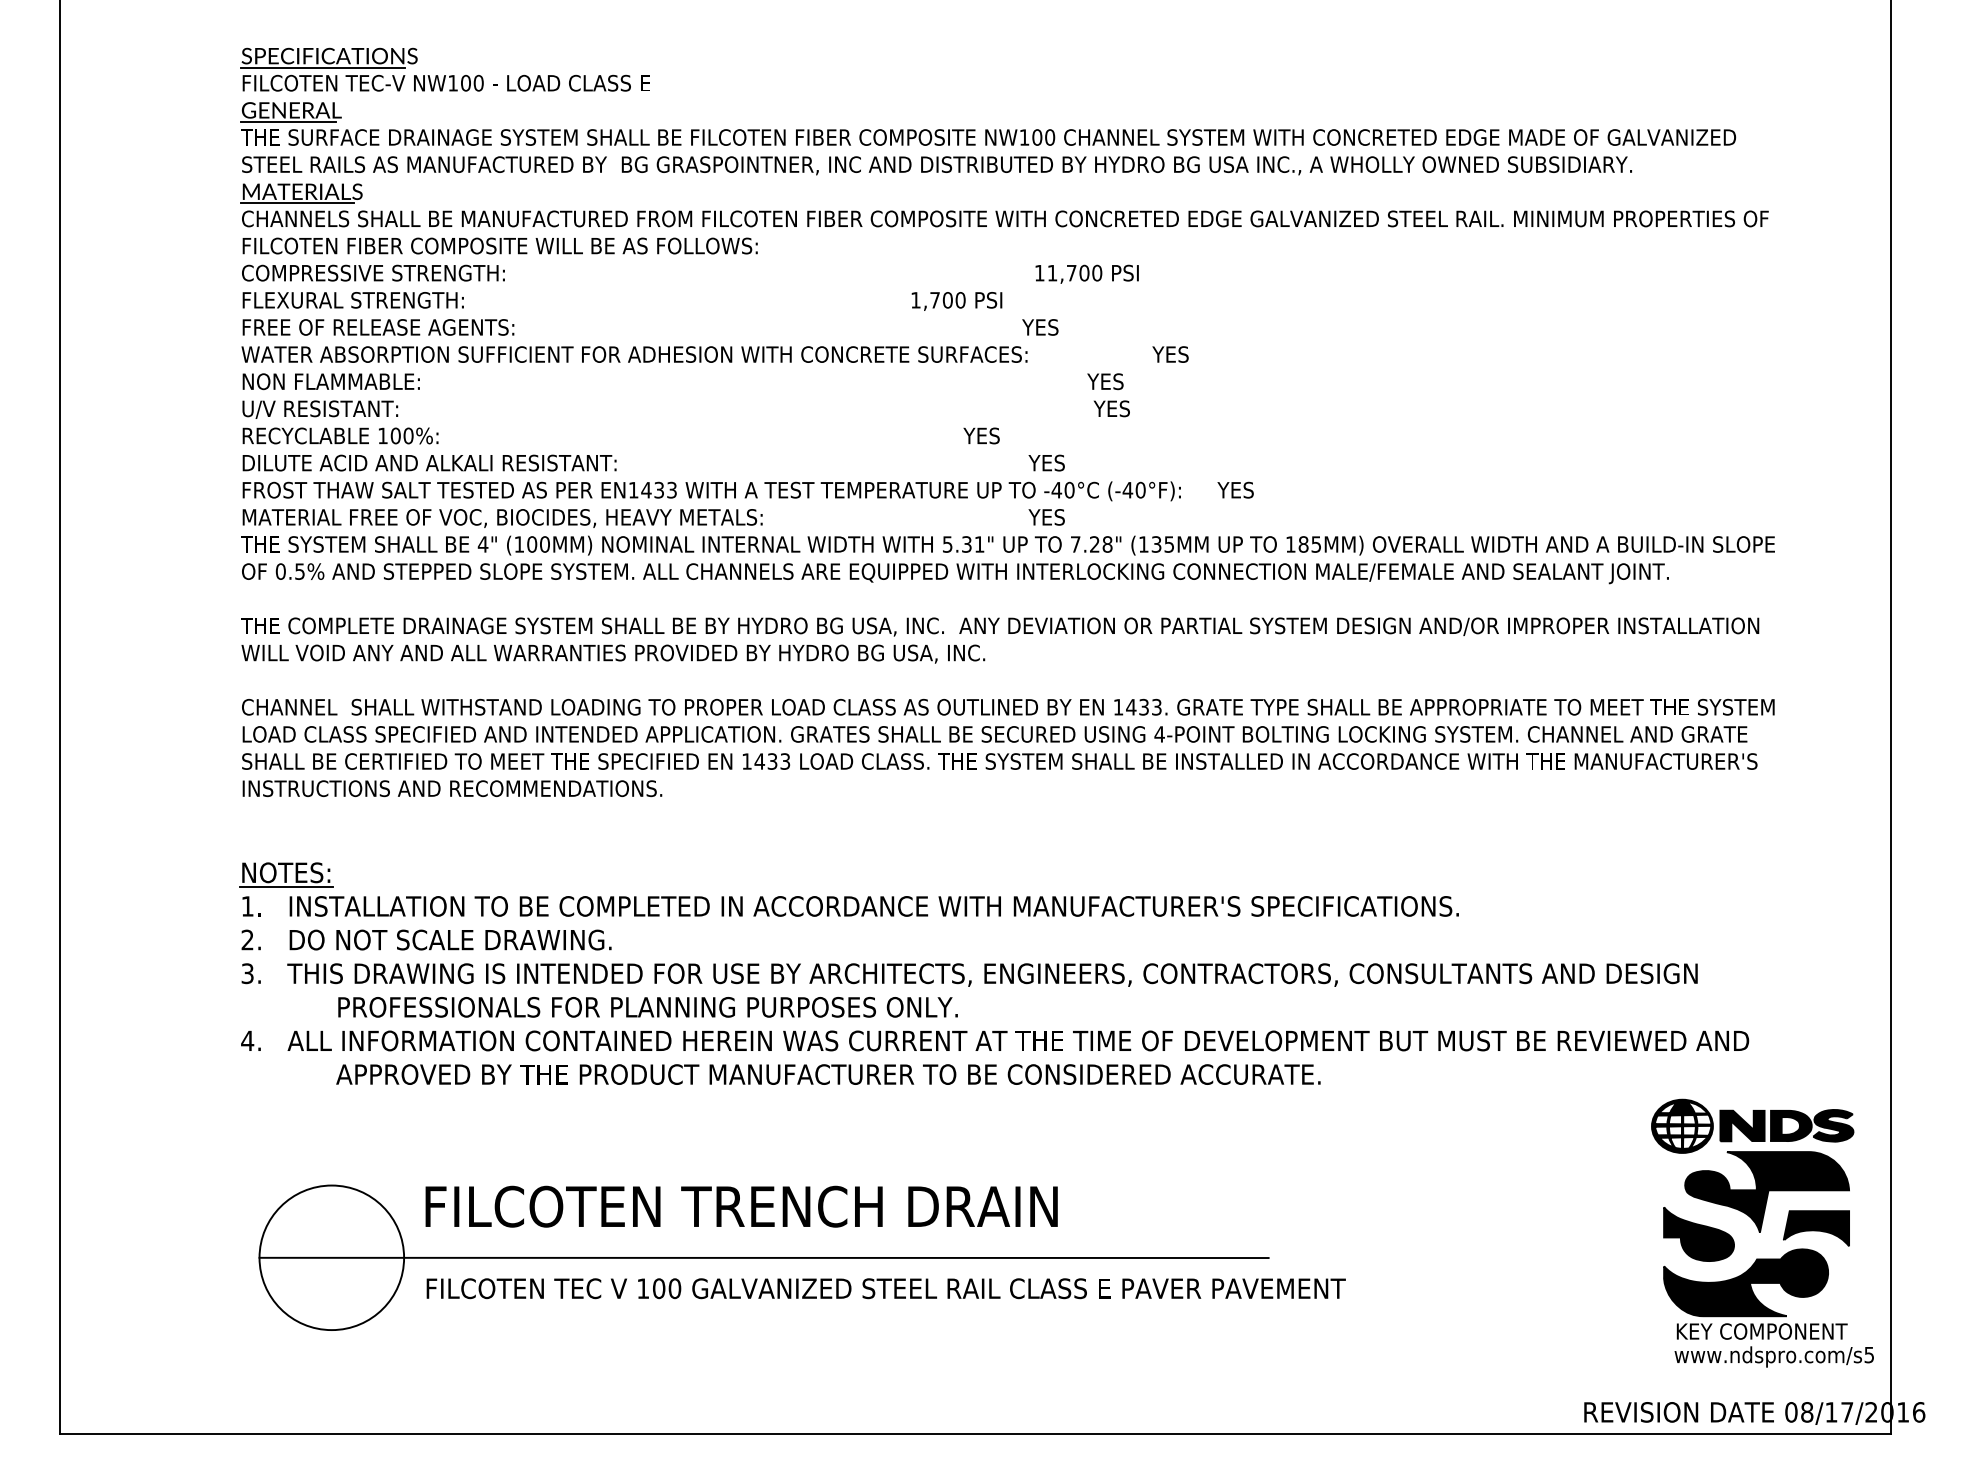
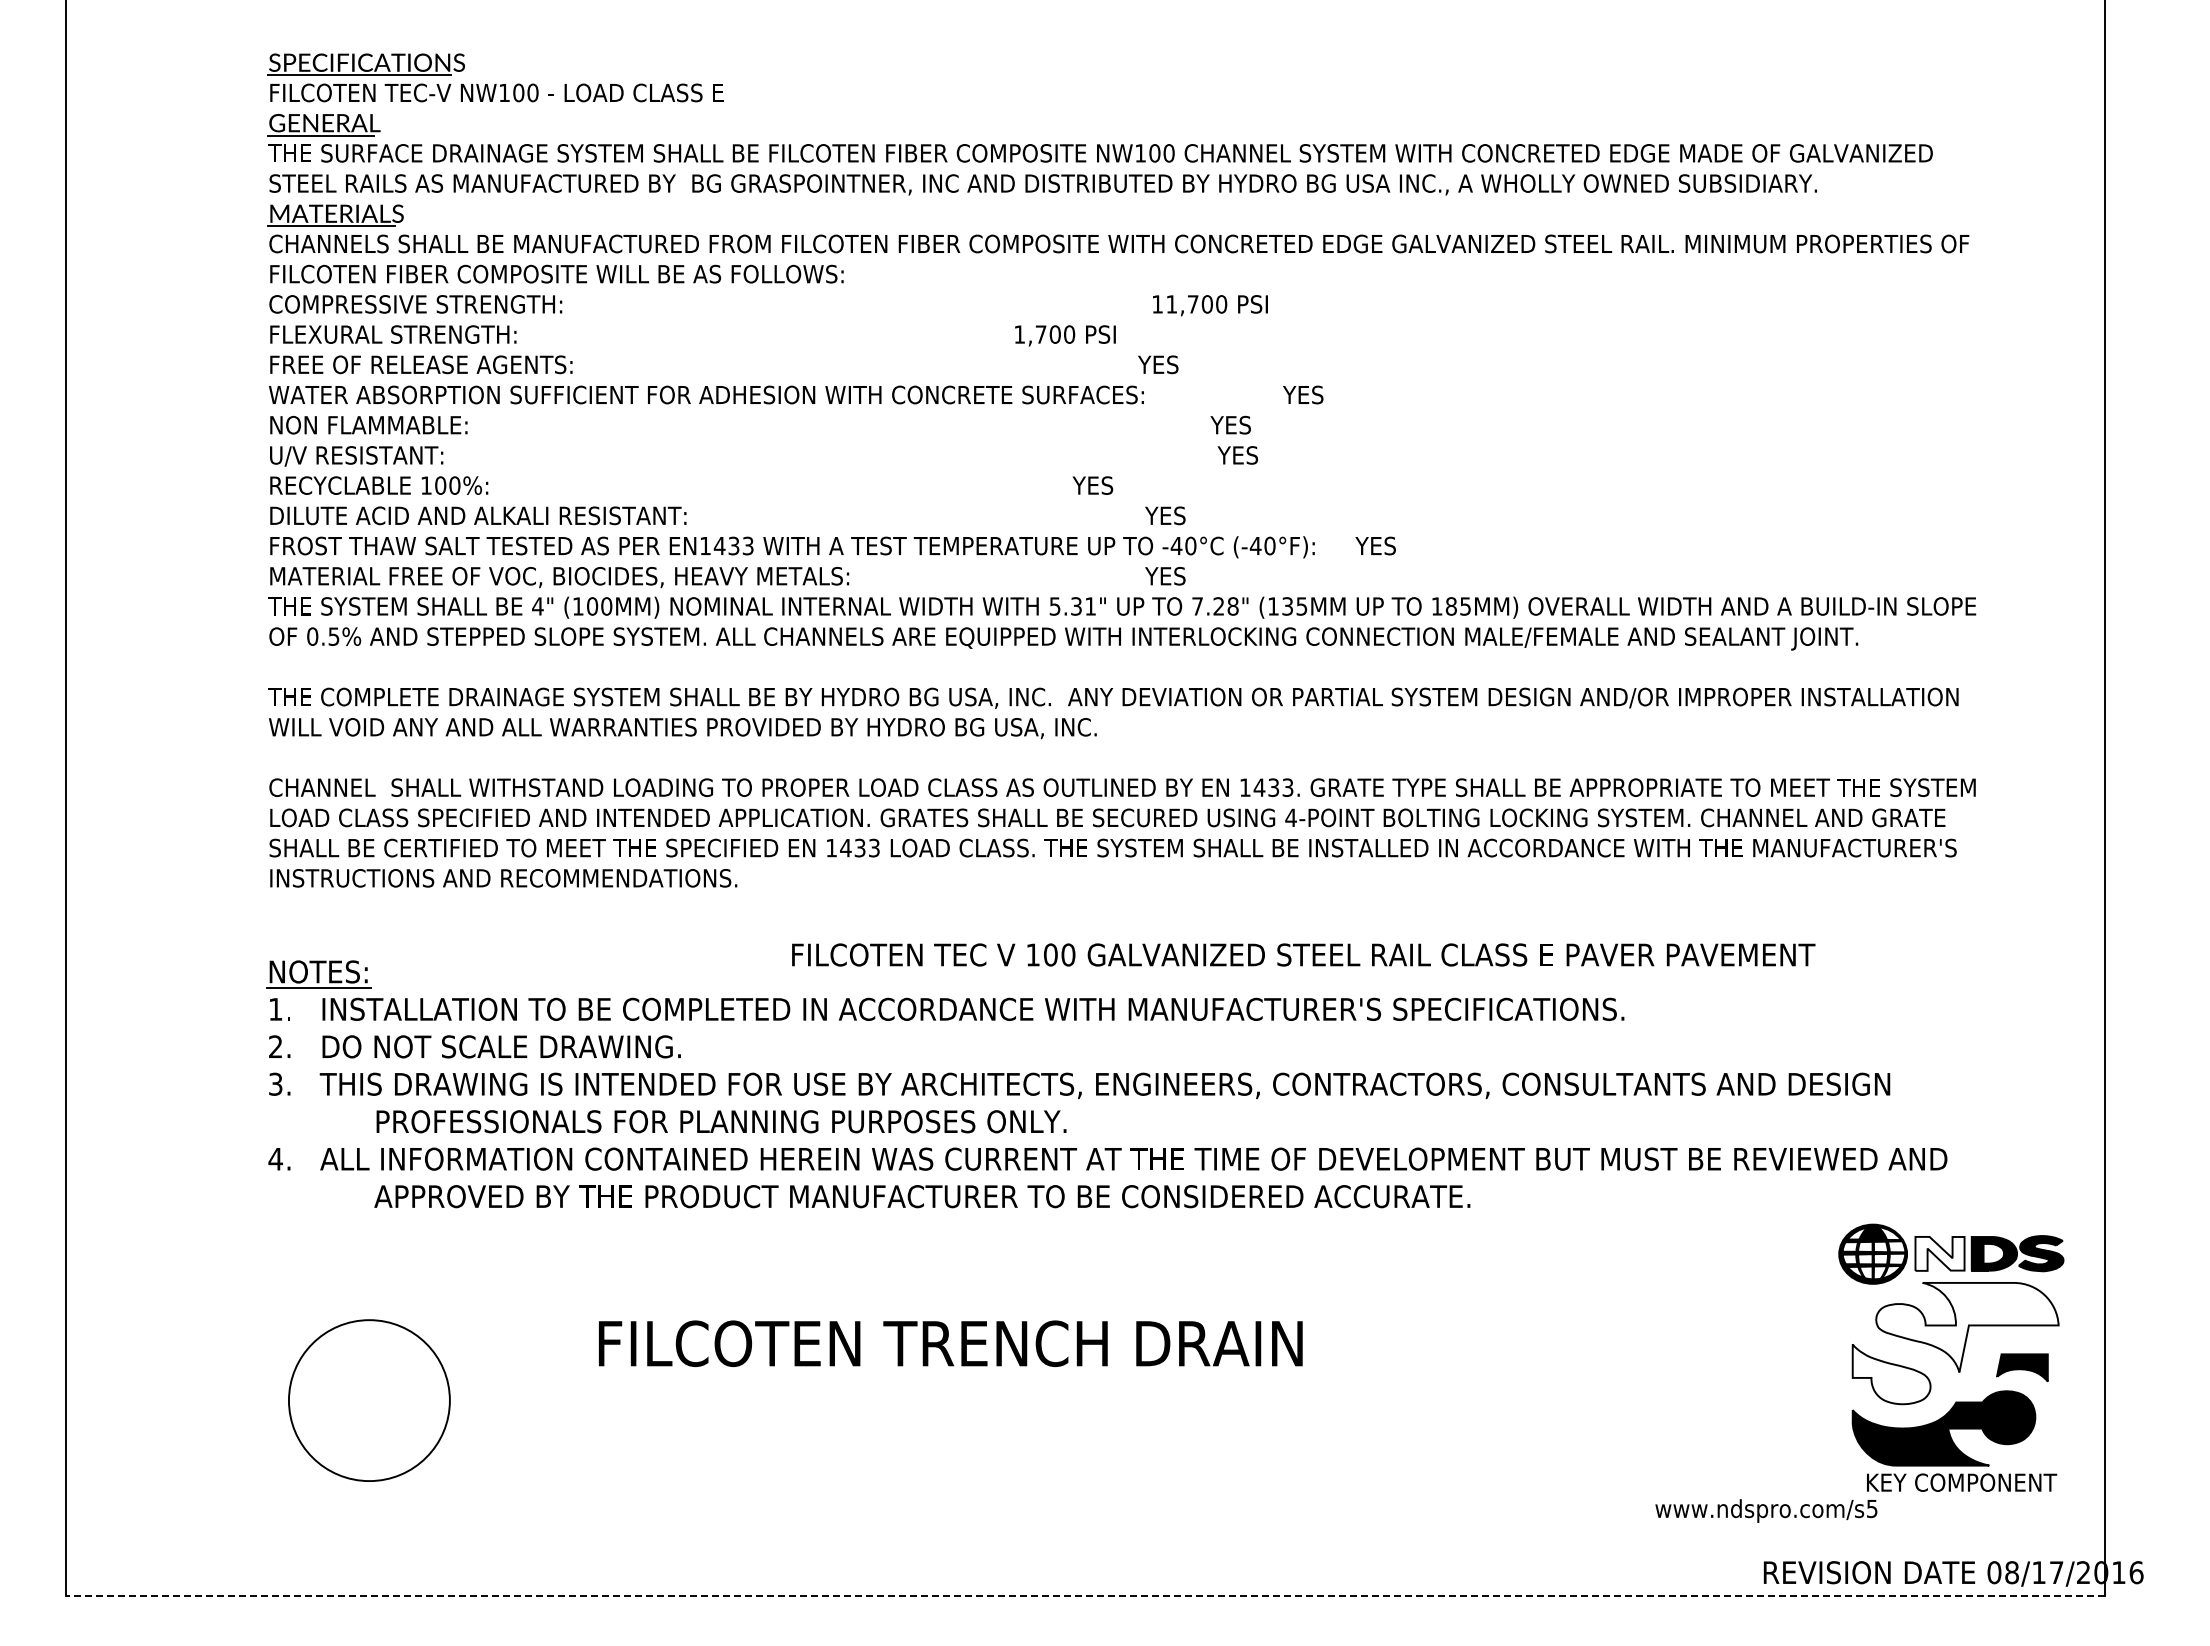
fill: (1742, 1125) -> (1939, 1253), removed
fill: (1767, 1192) -> (1967, 1327), removed
text: (741, 1206) -> (950, 1343), moved
part: (1816, 1228) -> (2022, 1367), size x0.7
fill: (1698, 1234) -> (1891, 1374), removed
line: (763, 1257) -> (850, 1400), removed
text: (886, 1288) -> (1303, 954), moved
text: (1774, 1356) -> (1766, 1510), moved
line: (974, 1433) -> (1085, 1596), solid -> dashed

